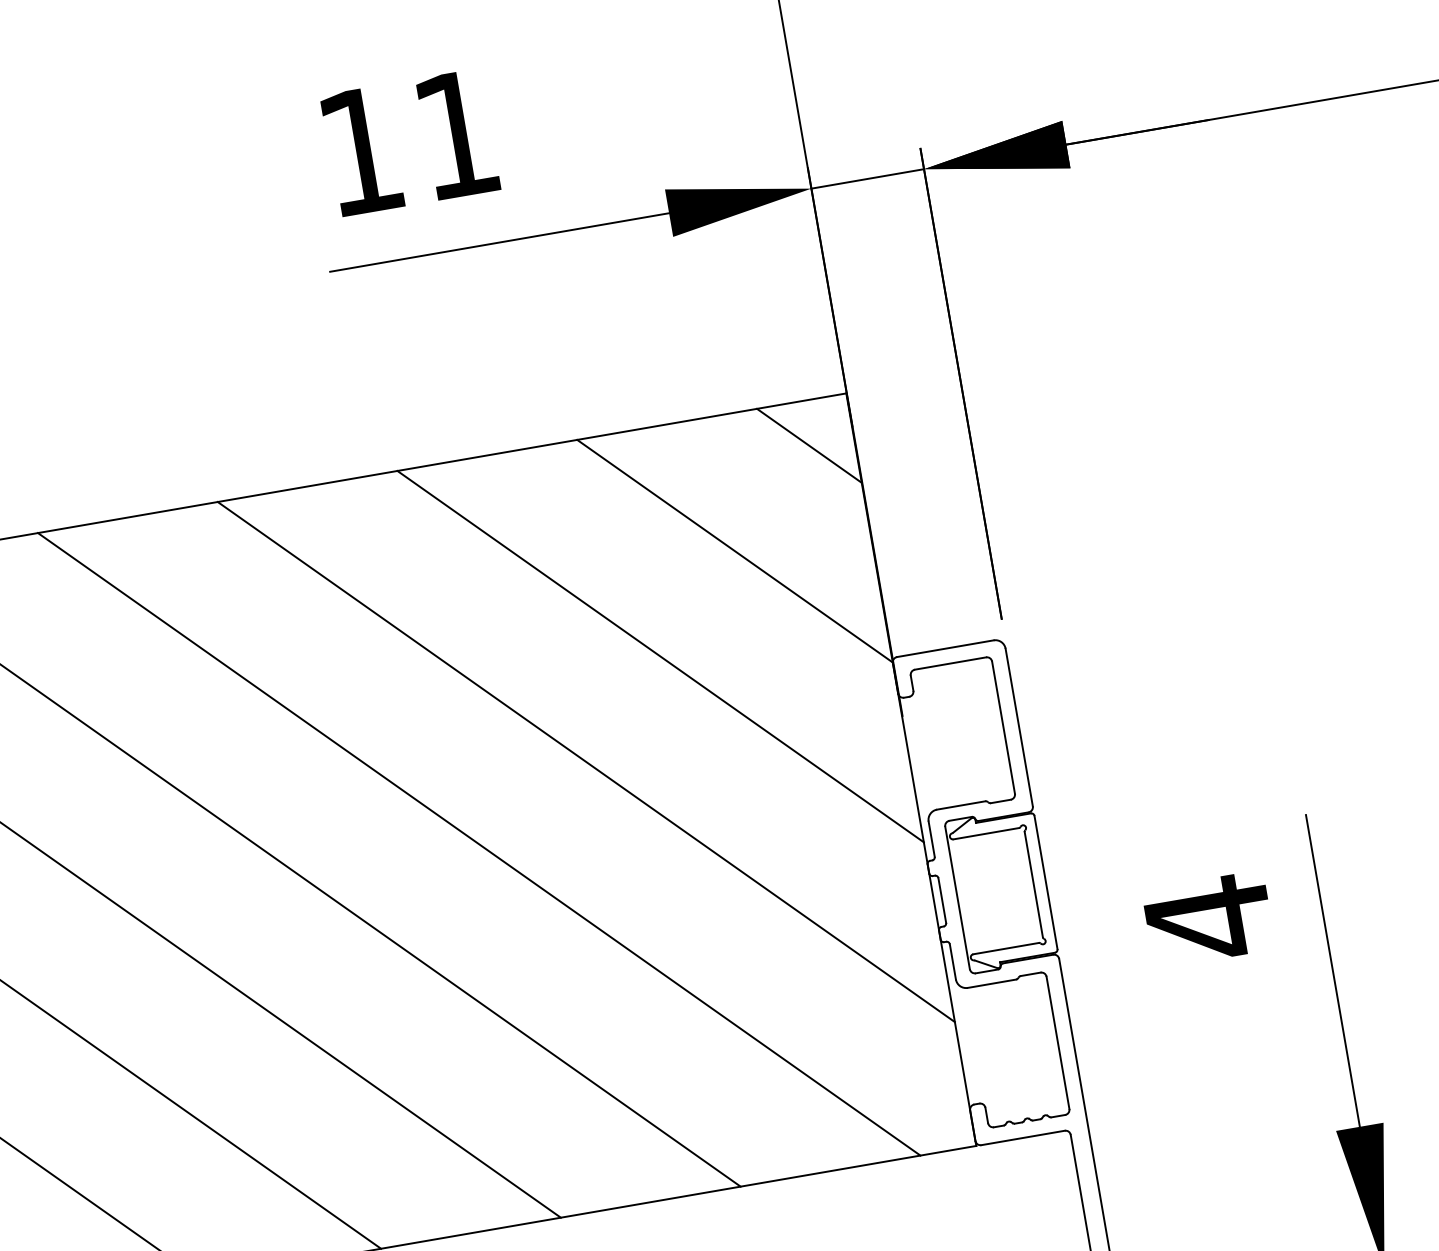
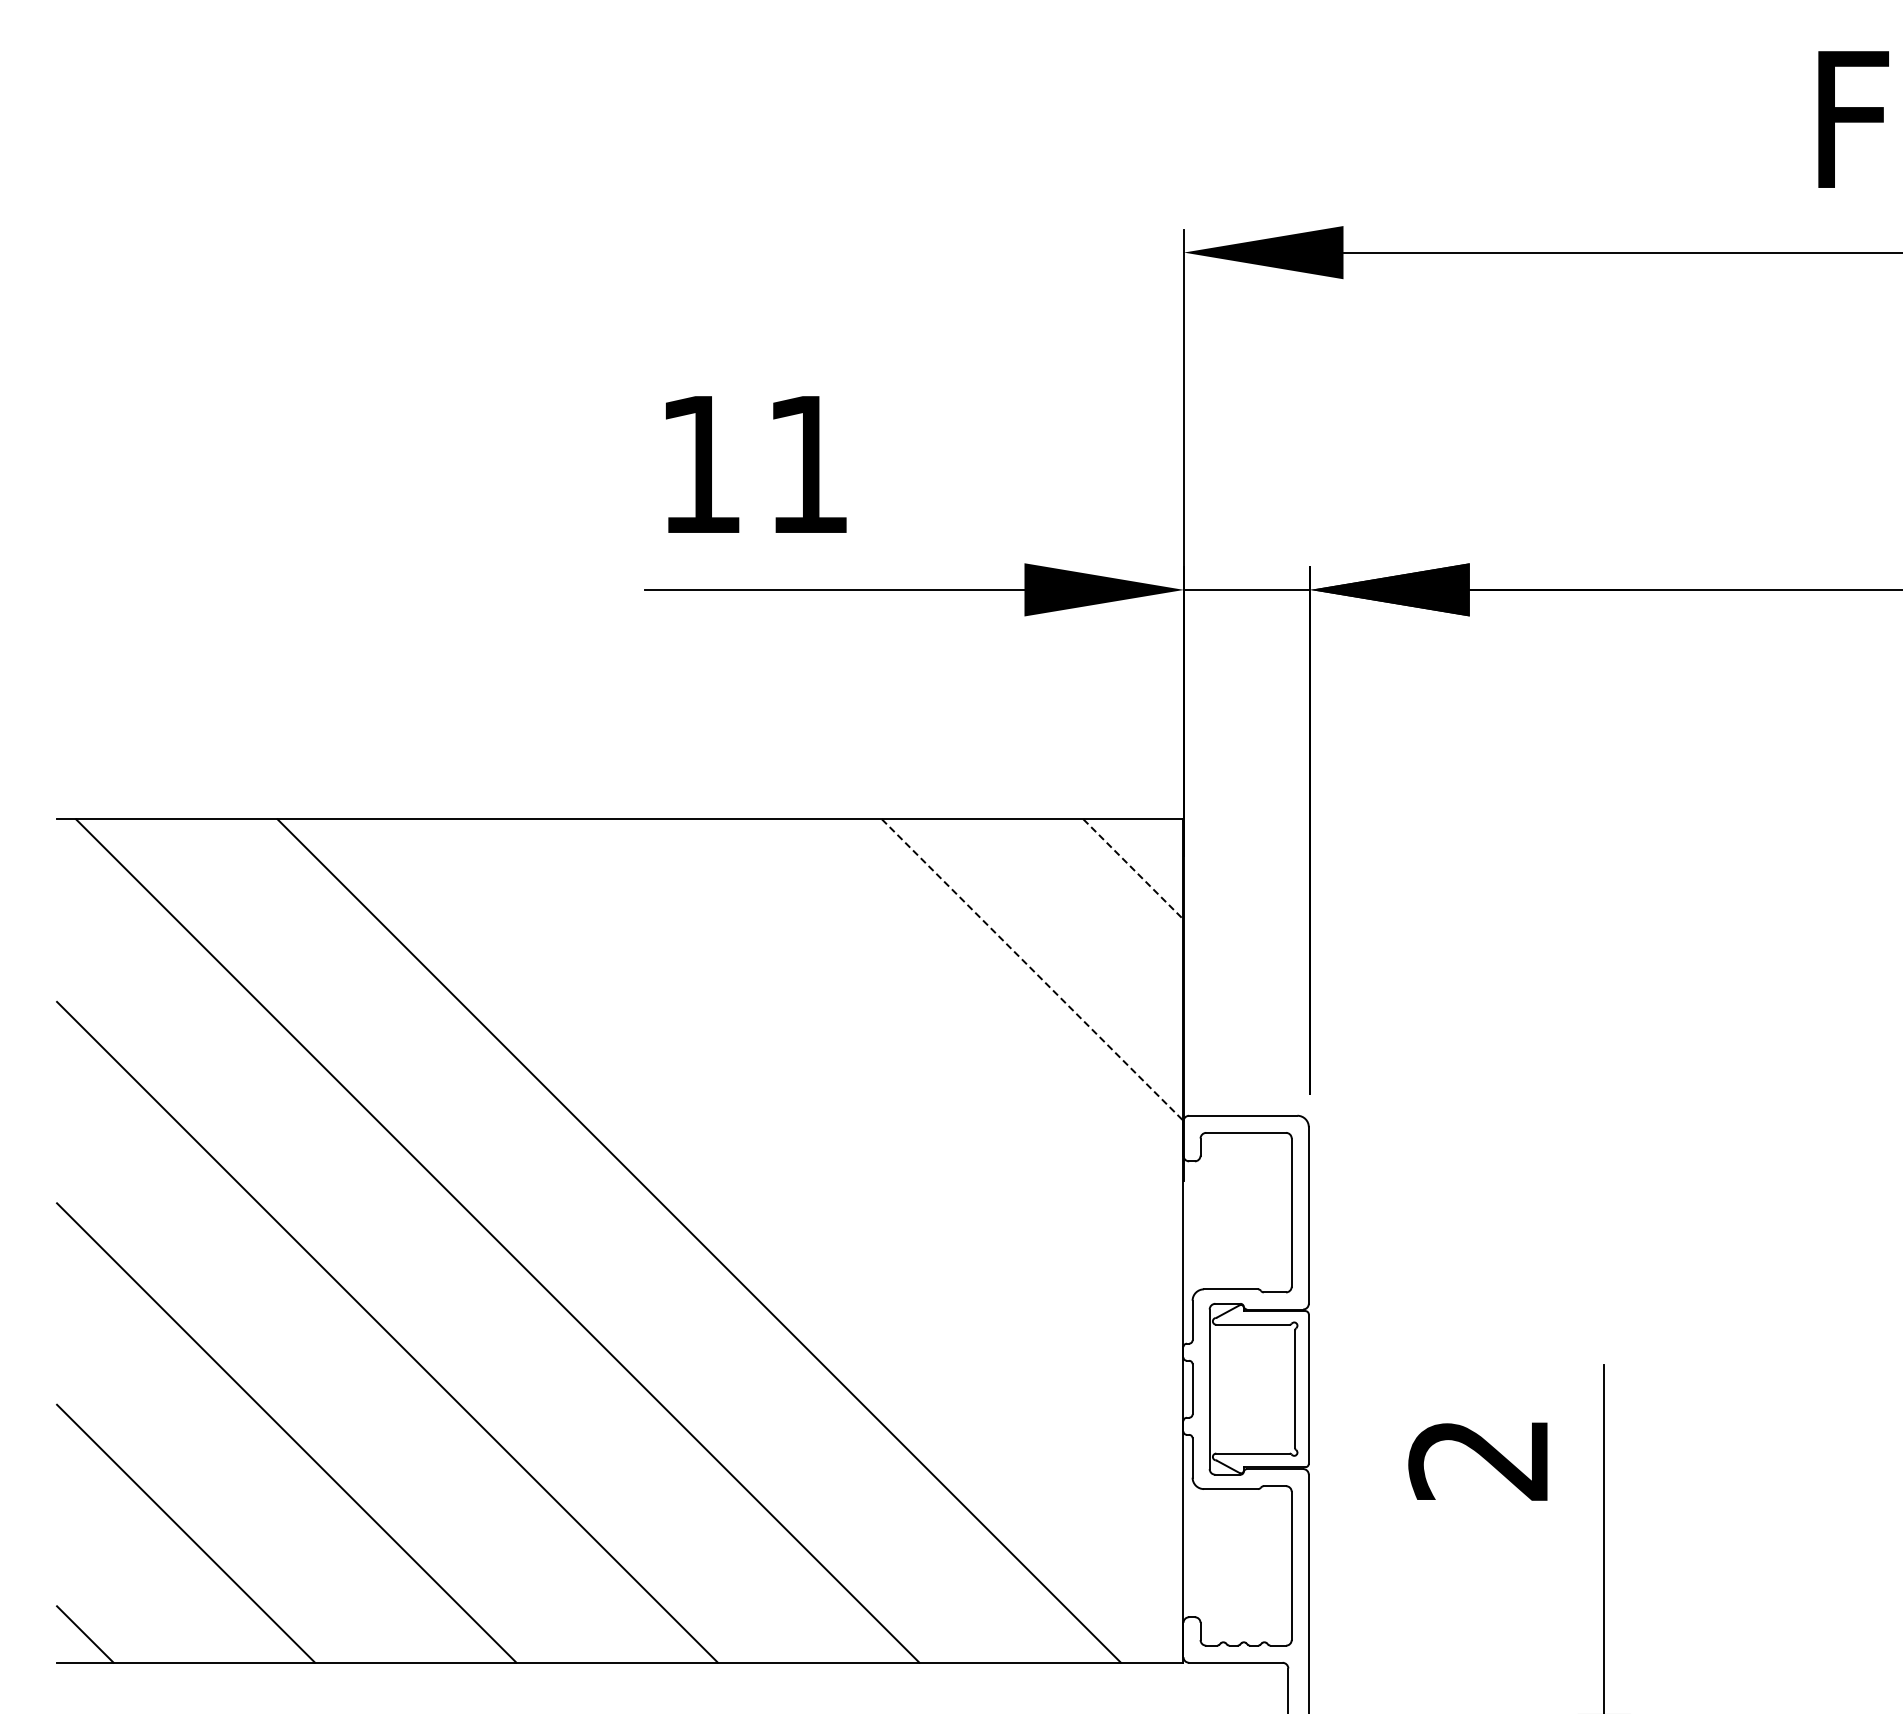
line: (809, 445) -> (1133, 869), solid -> dashed
line: (735, 551) -> (1033, 970), solid -> dashed
line: (660, 656) -> (931, 1070), removed
line: (586, 761) -> (831, 1171), removed
text: (1207, 919) -> (1477, 1459), 4 -> 2

